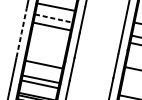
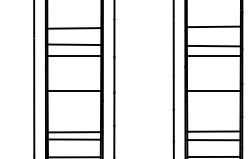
line: (53, 18) -> (74, 44), dashed -> solid
line: (21, 32) -> (34, 73), dashed -> solid
line: (44, 64) -> (74, 91), moved

